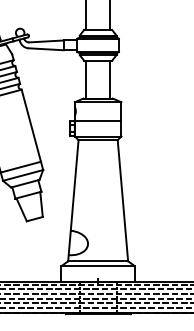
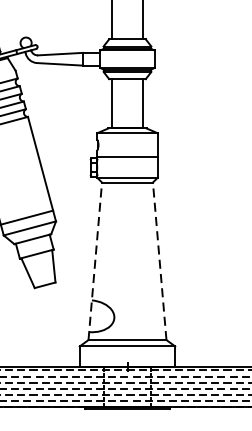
line: (73, 200) -> (95, 261), solid -> dashed
line: (122, 200) -> (159, 261), solid -> dashed

